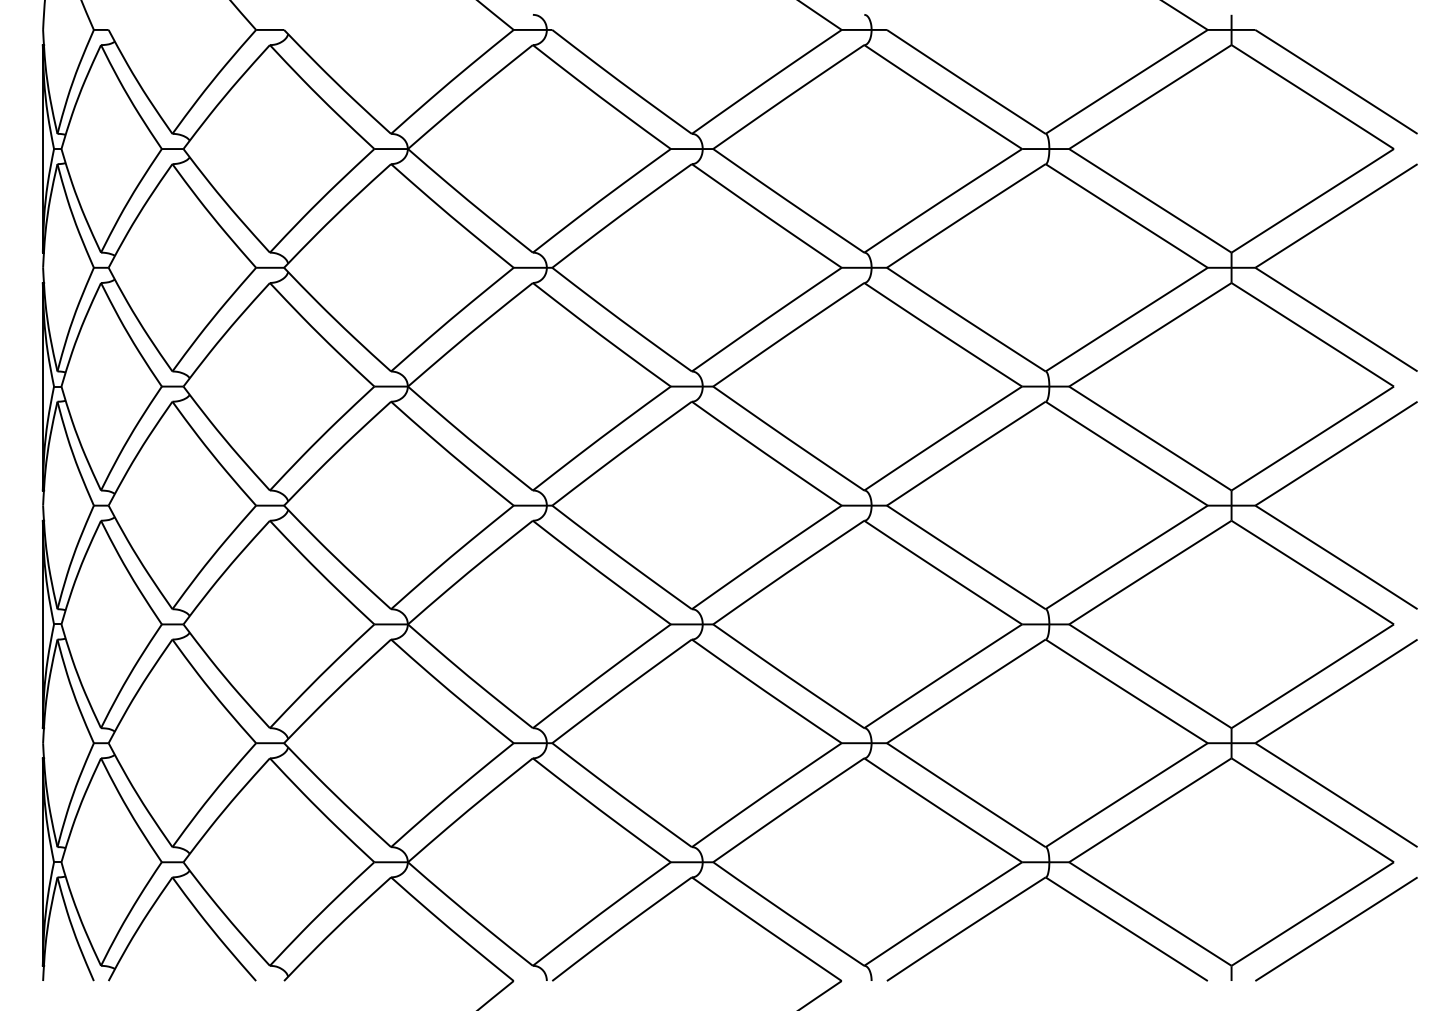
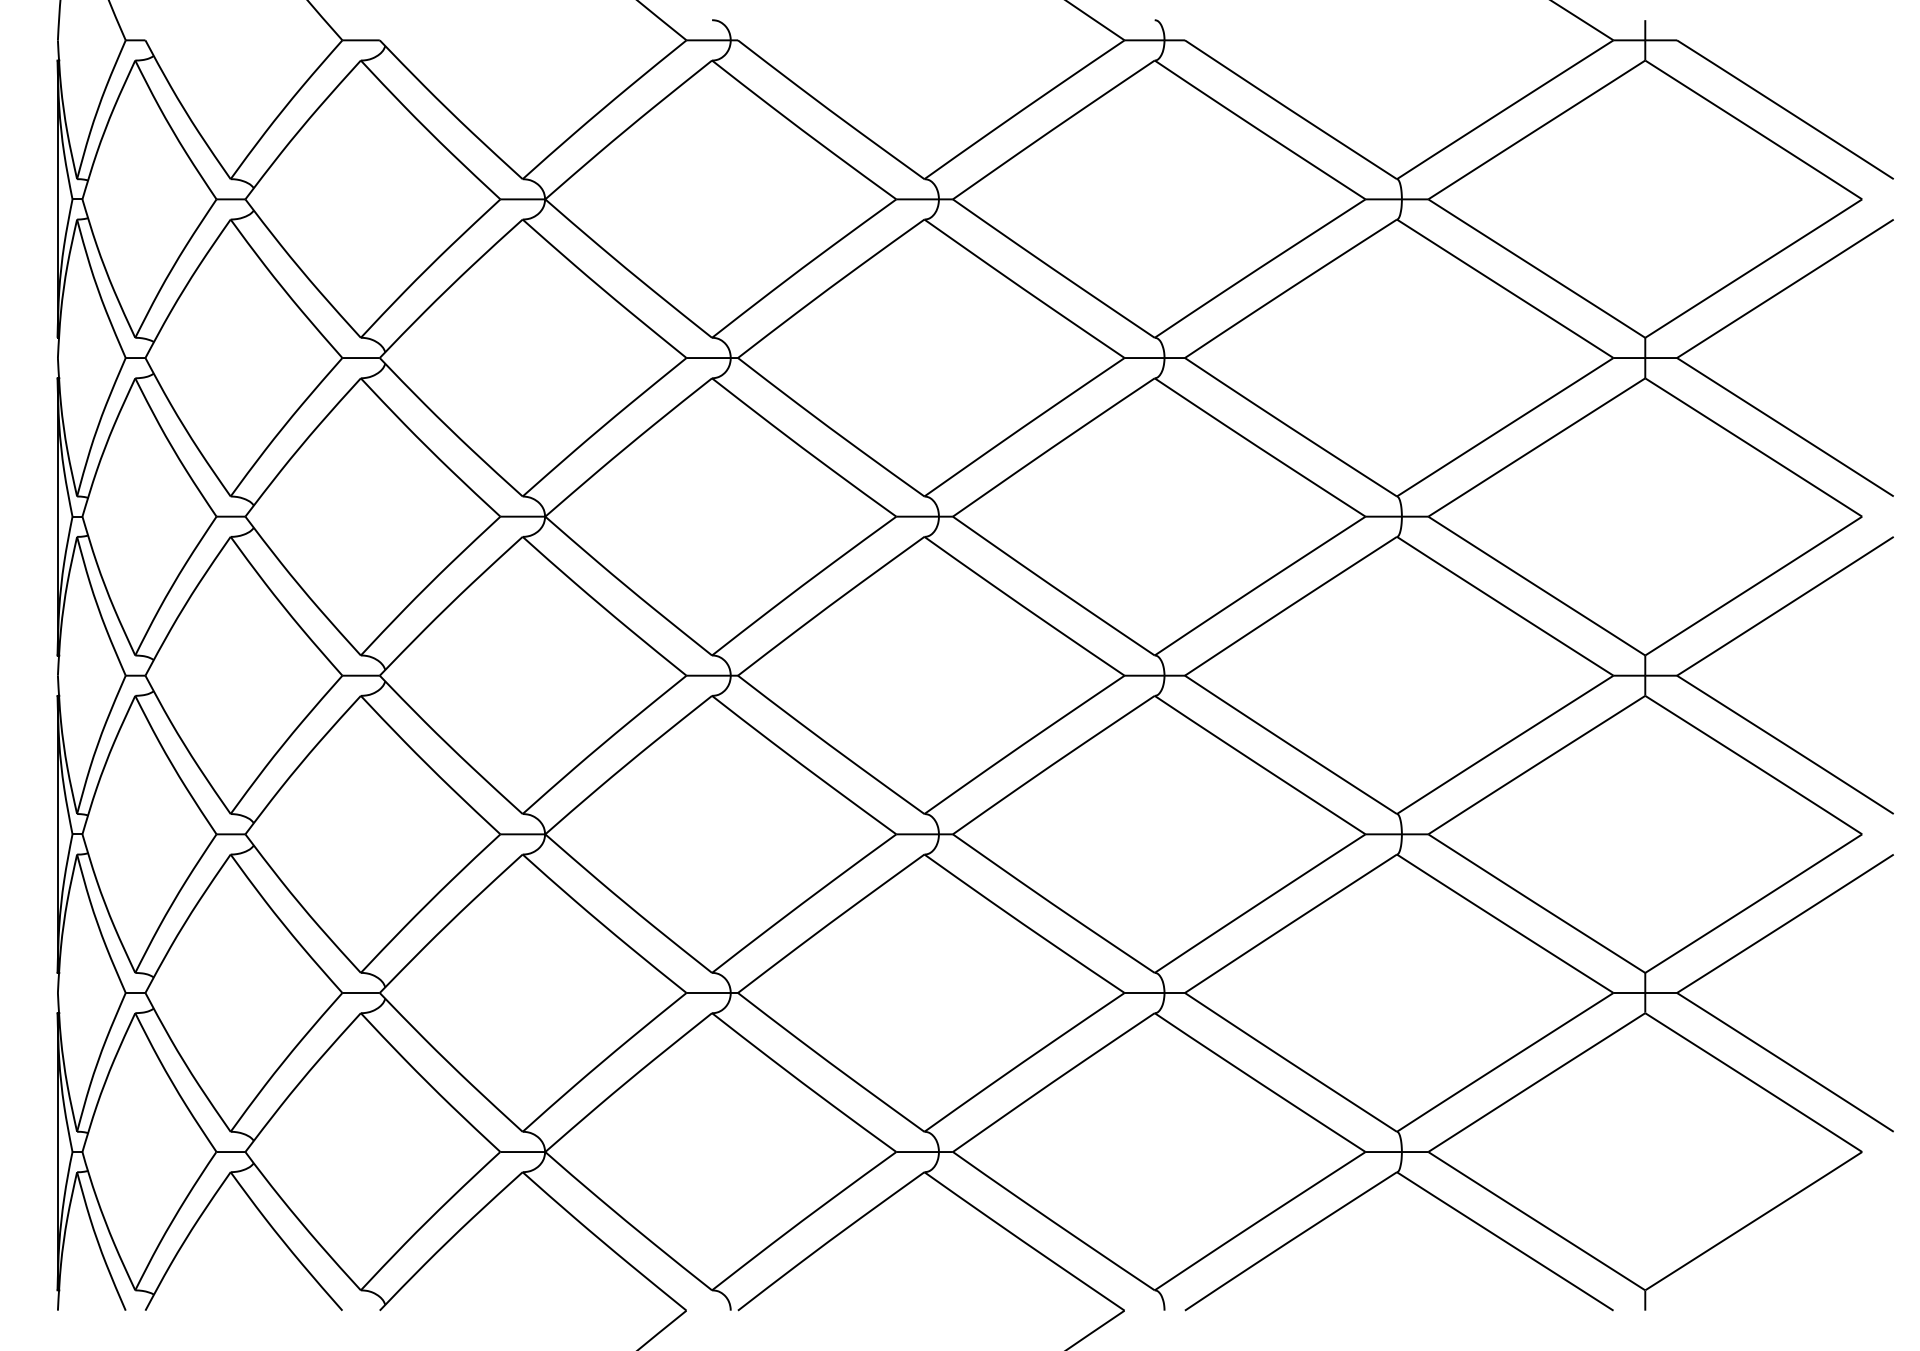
line: (1335, 929) -> (1784, 1241), removed

